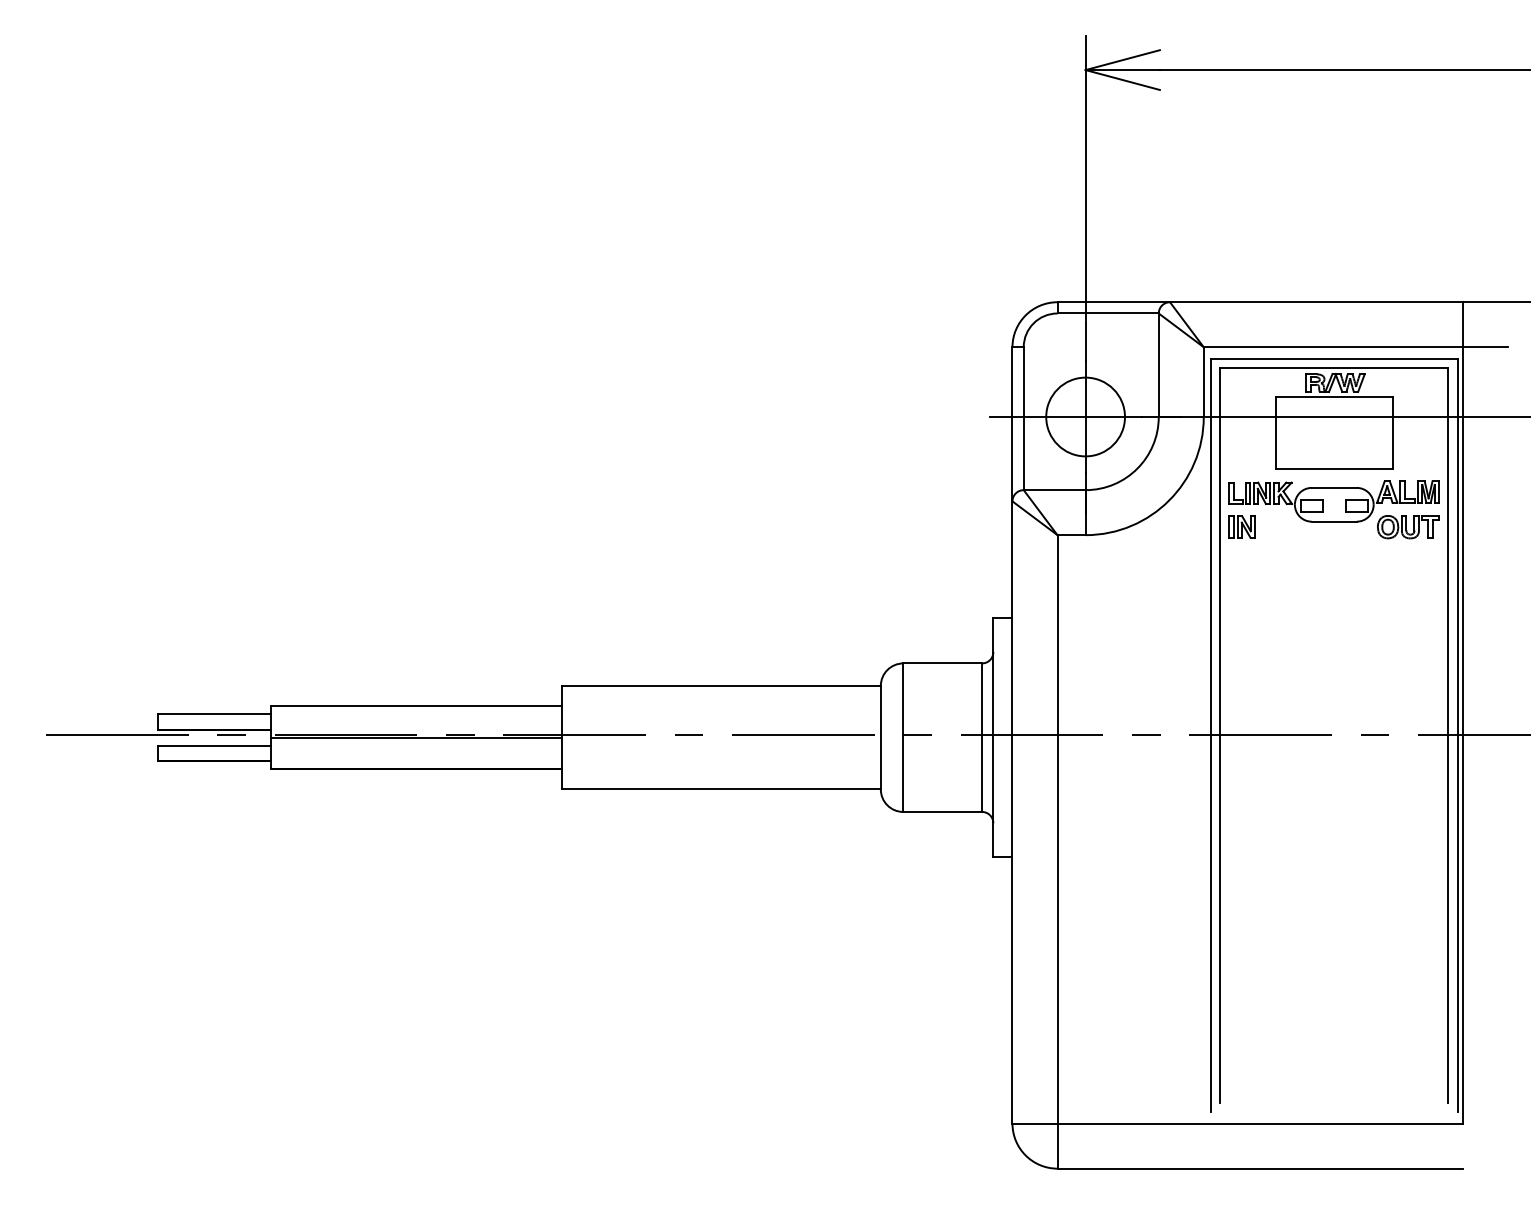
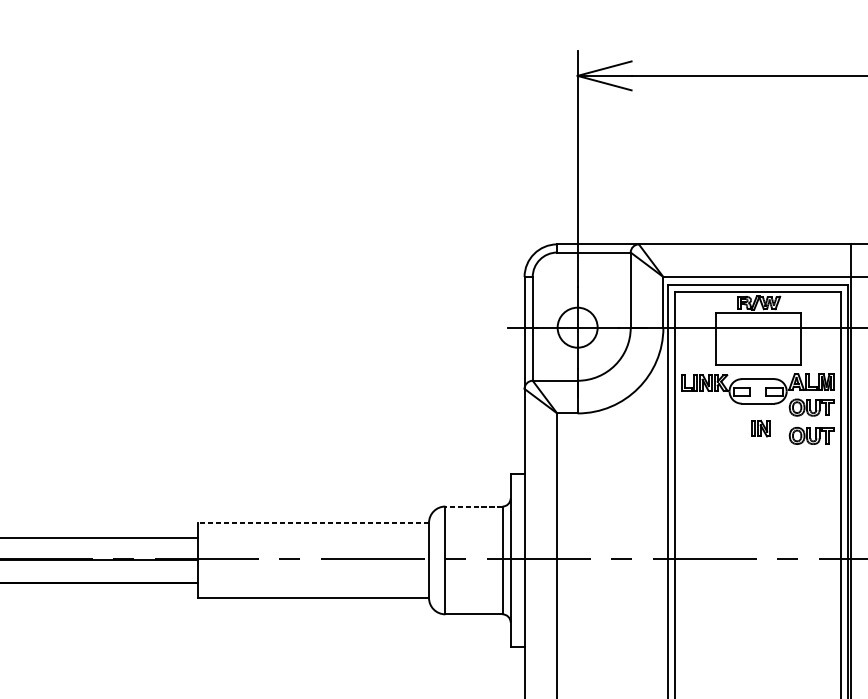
circle: (1085, 416) -> (577, 327), size x0.7
part: (1241, 526) -> (760, 428), moved
part: (1408, 566) -> (812, 436), added
line: (942, 663) -> (473, 506), solid -> dashed
line: (721, 685) -> (313, 522), solid -> dashed

